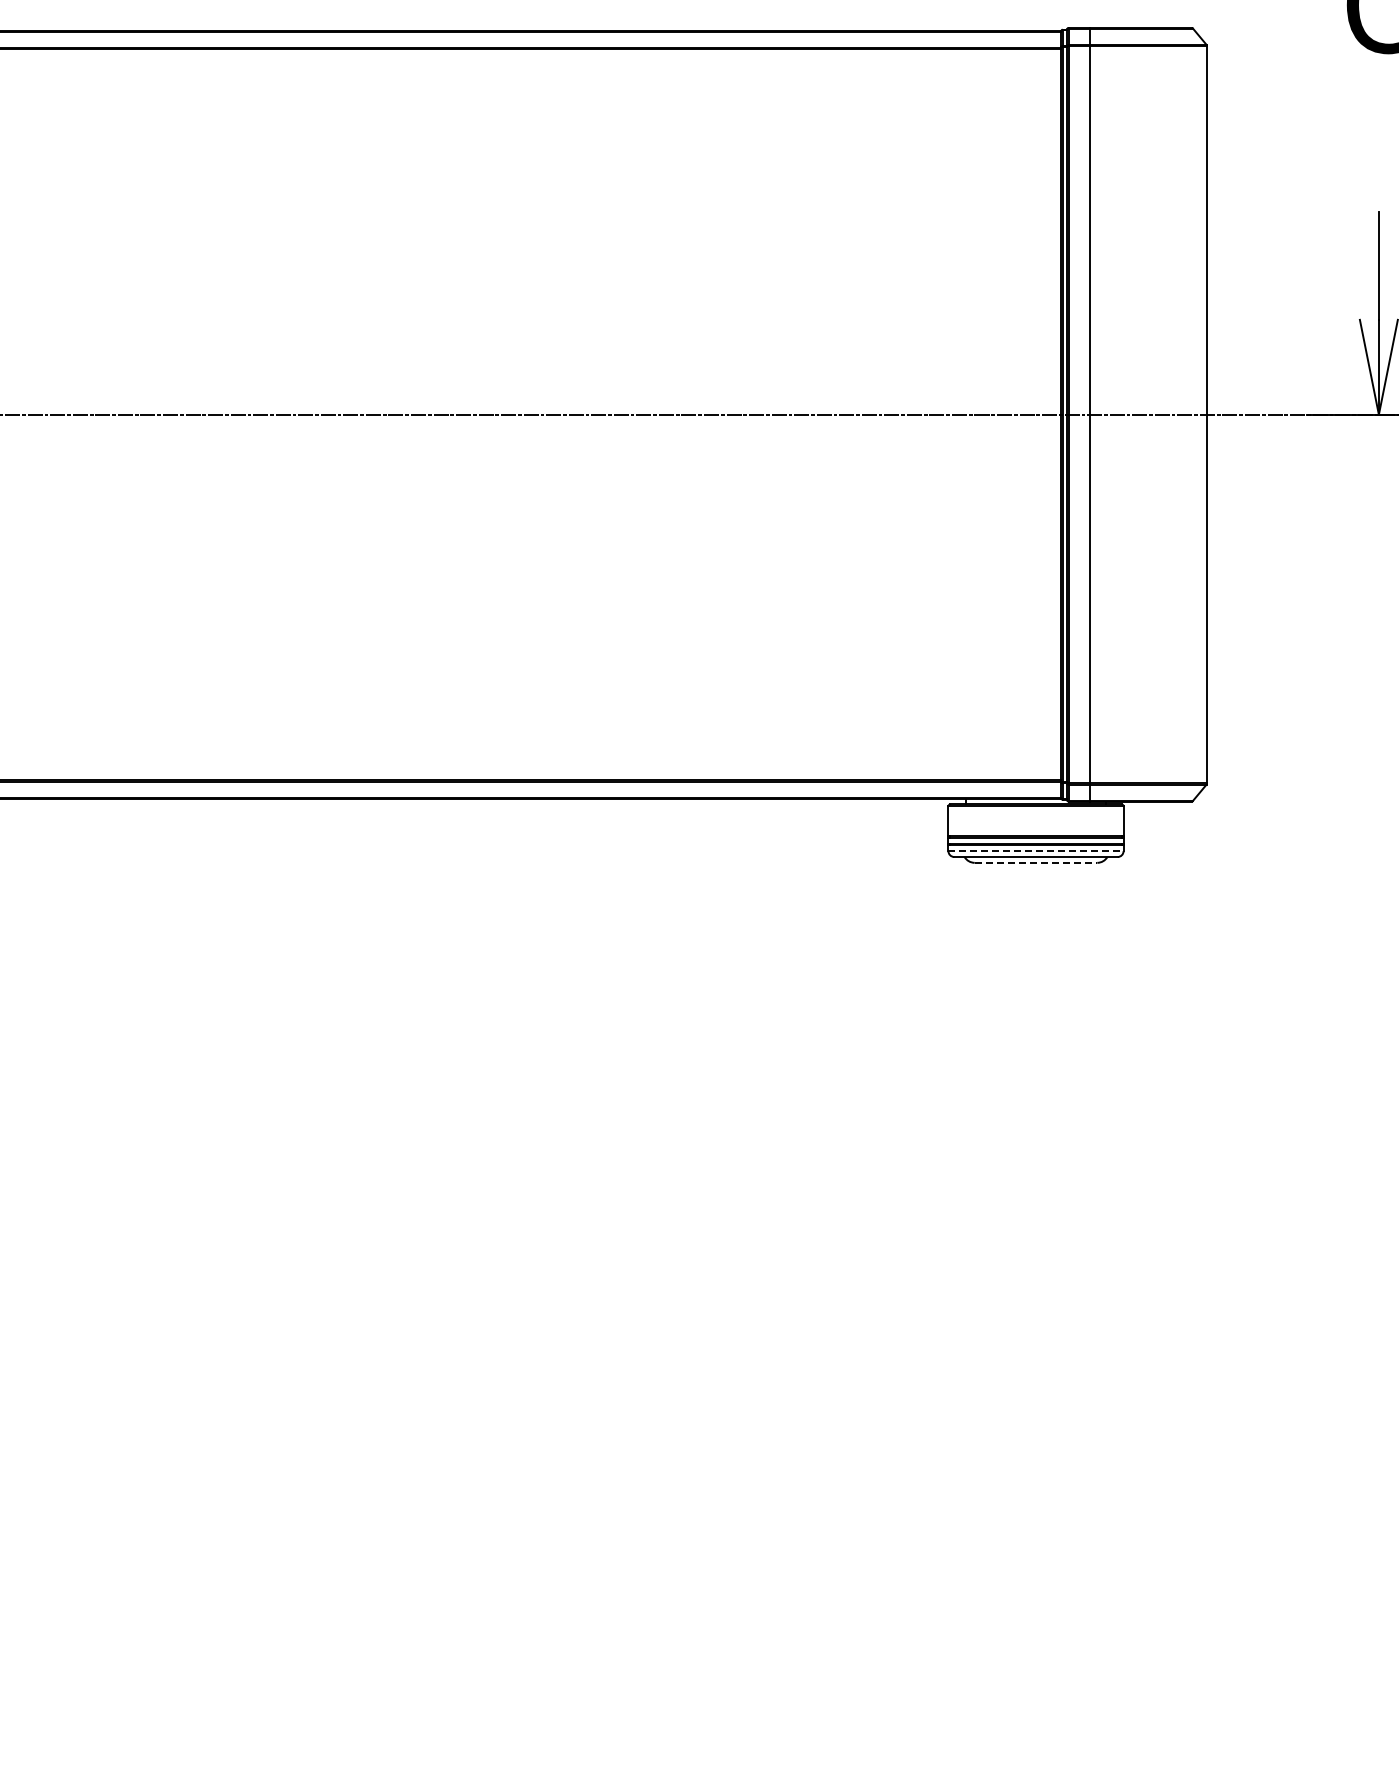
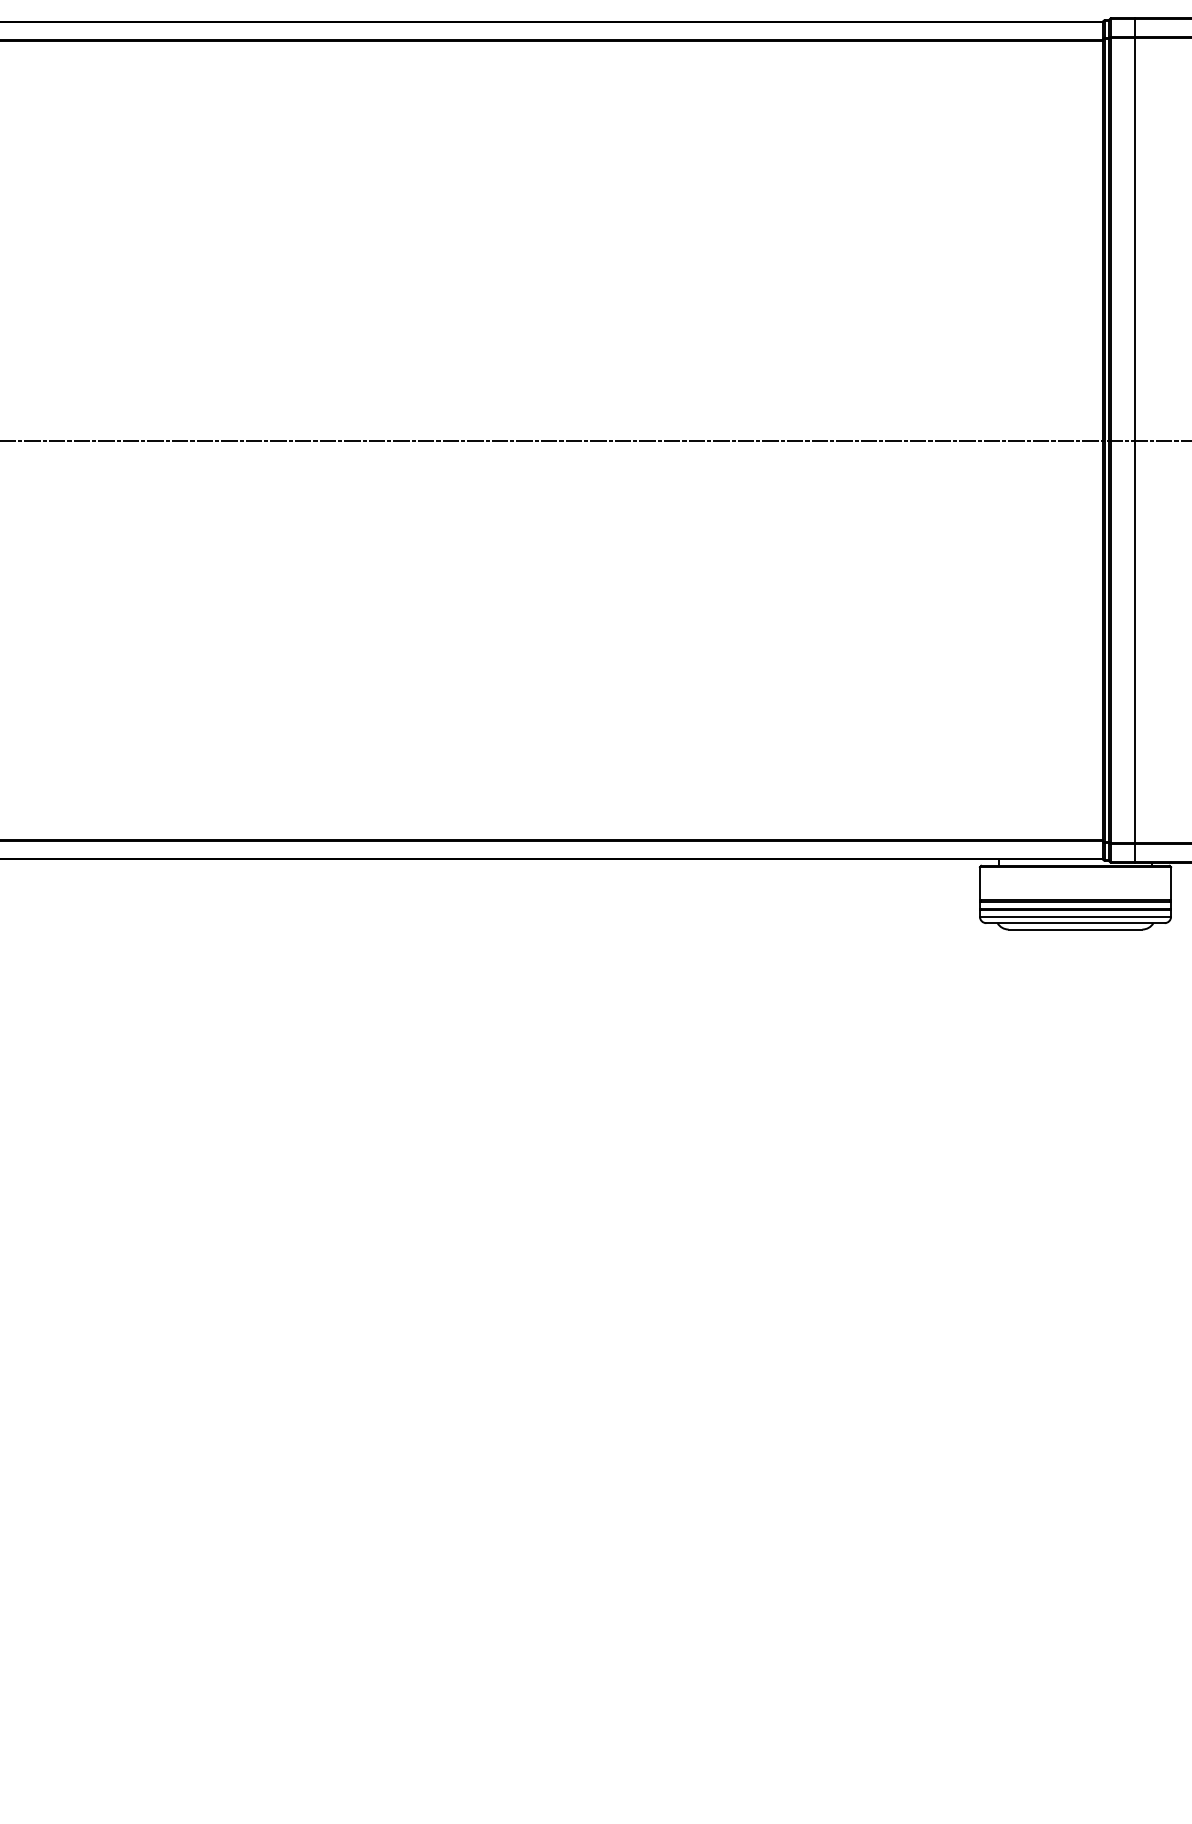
line: (1036, 851) -> (1076, 917), dashed -> solid
line: (1036, 862) -> (1076, 929), dashed -> solid

